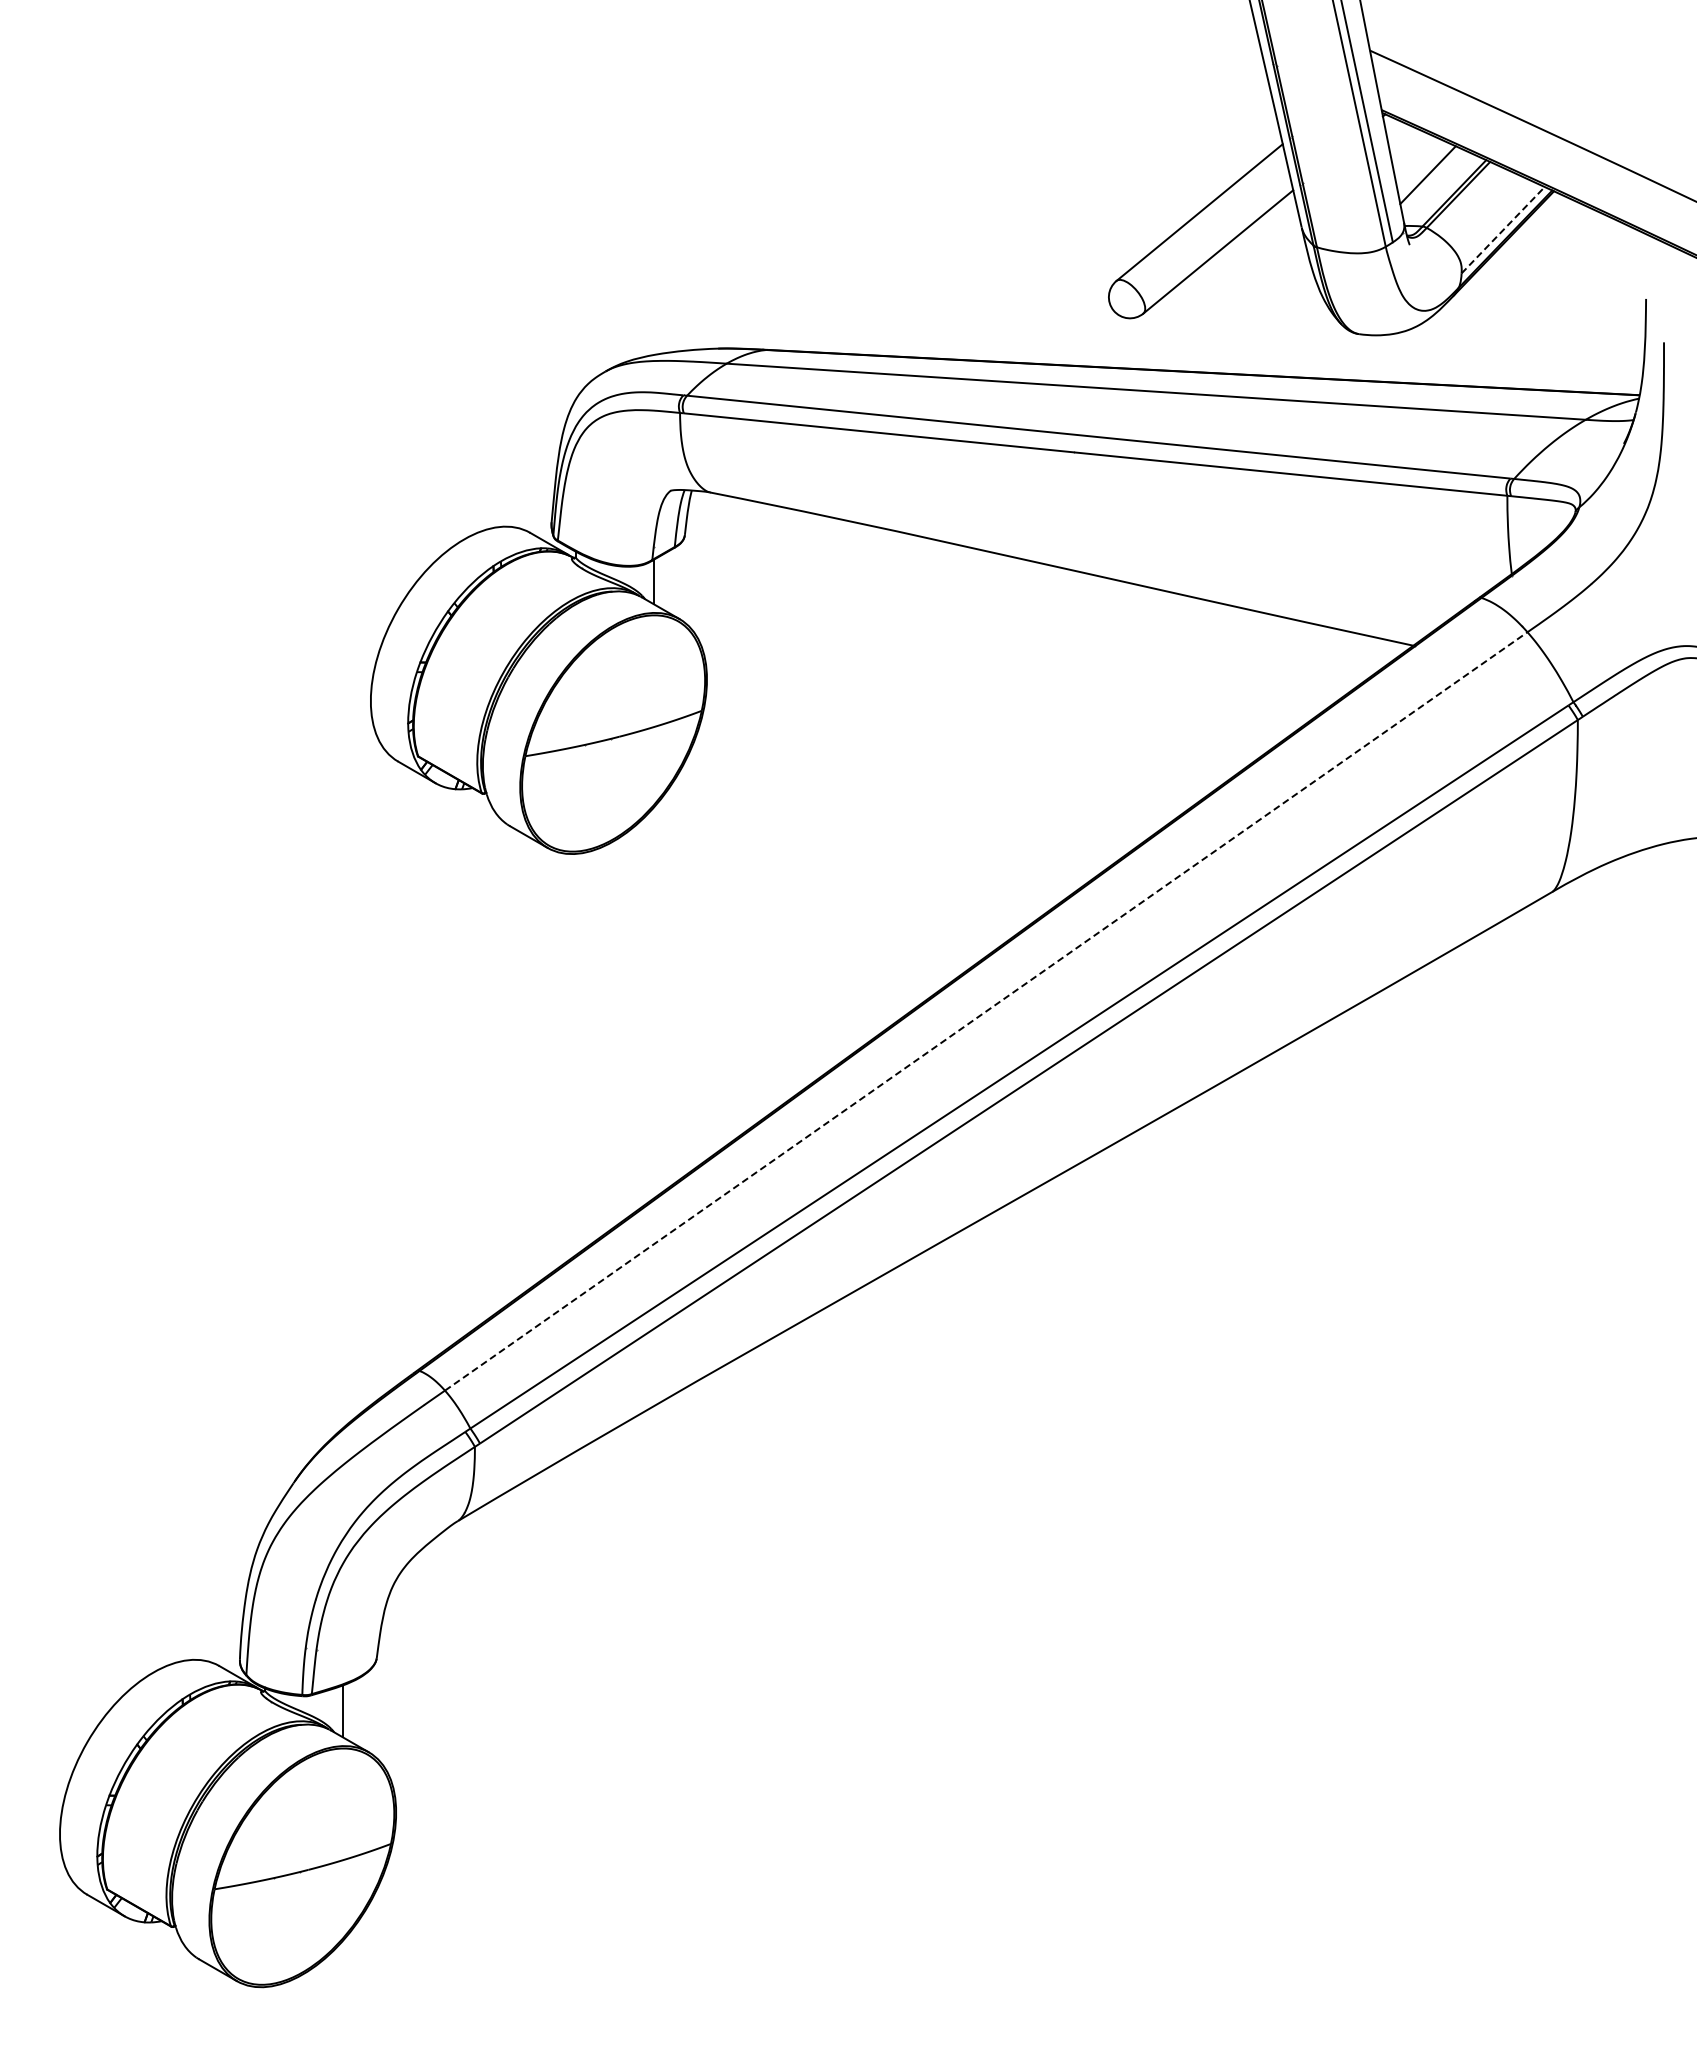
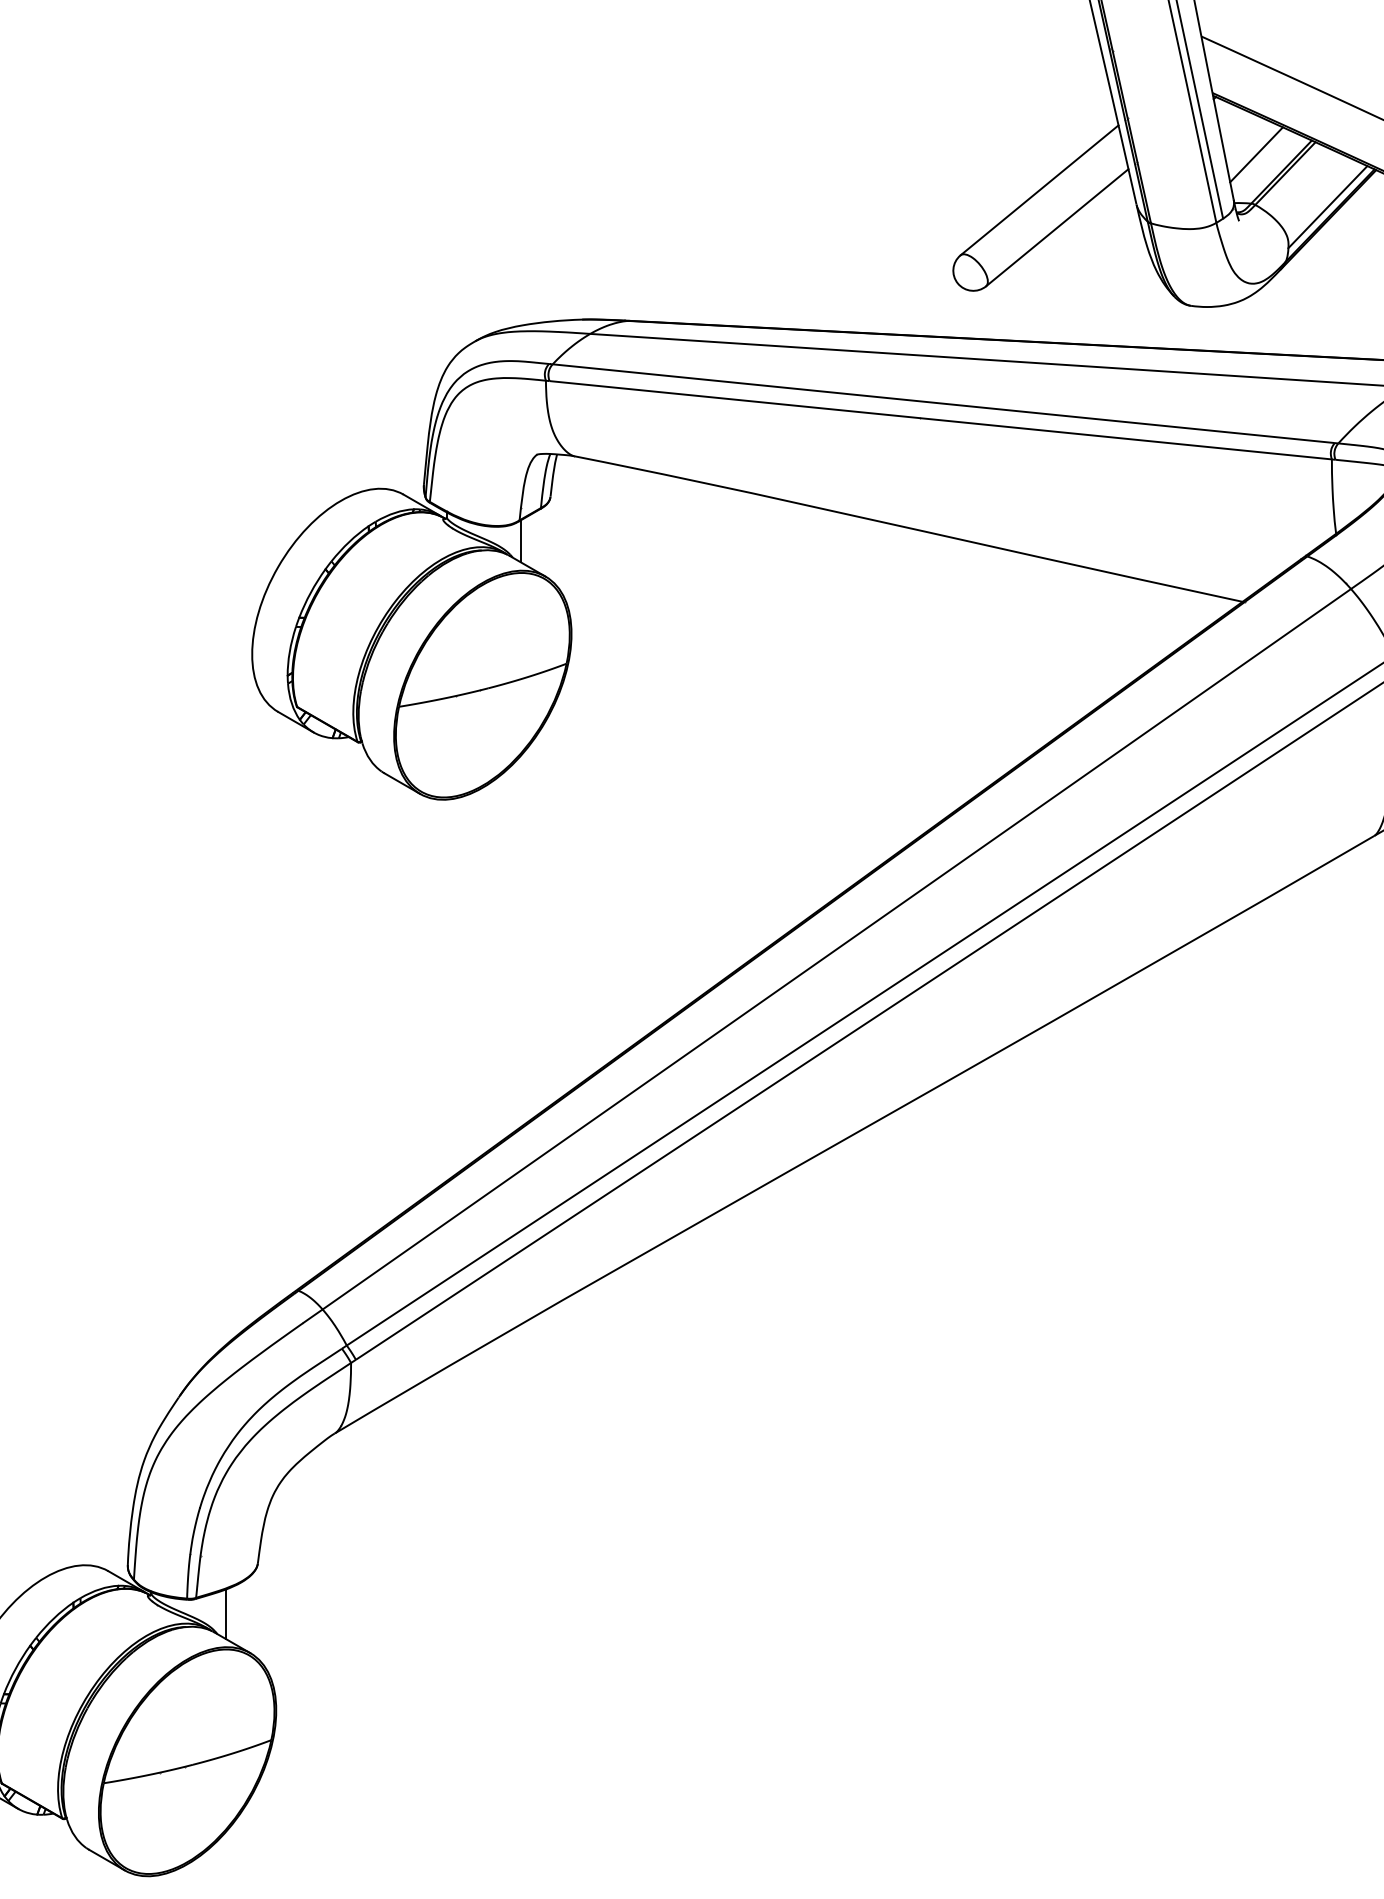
line: (1503, 230) -> (1328, 207), dashed -> solid
line: (986, 1011) -> (837, 949), dashed -> solid

